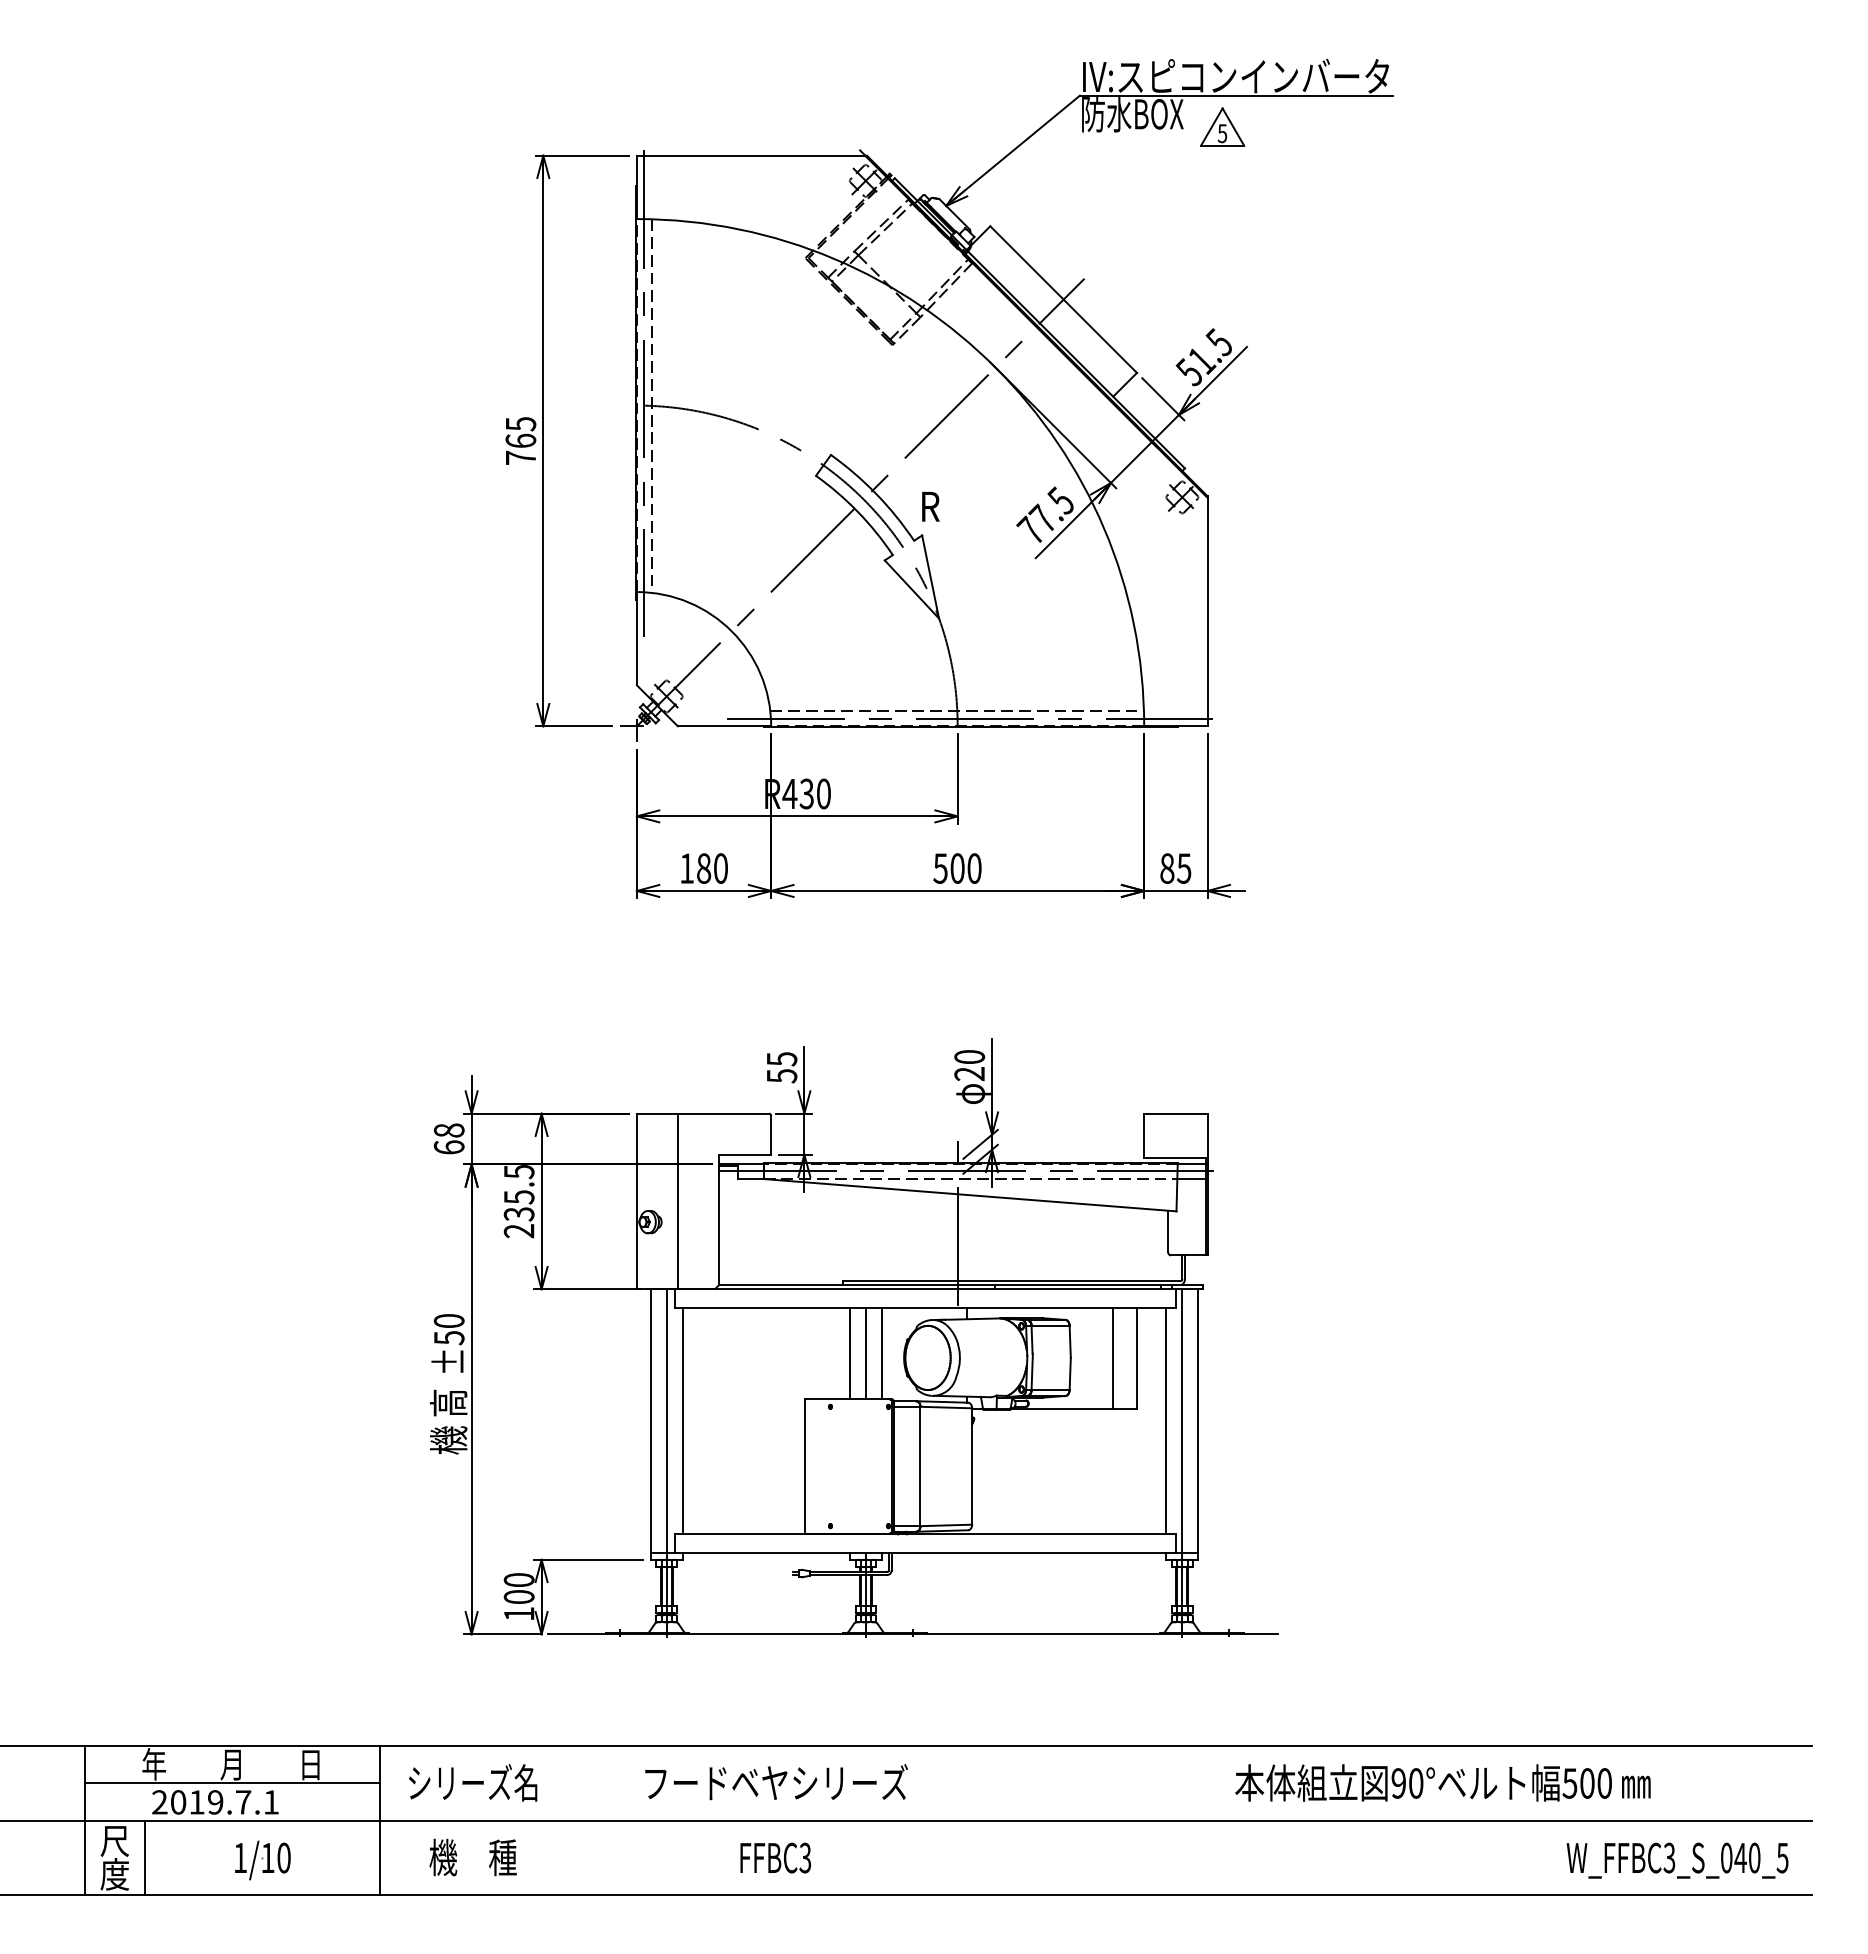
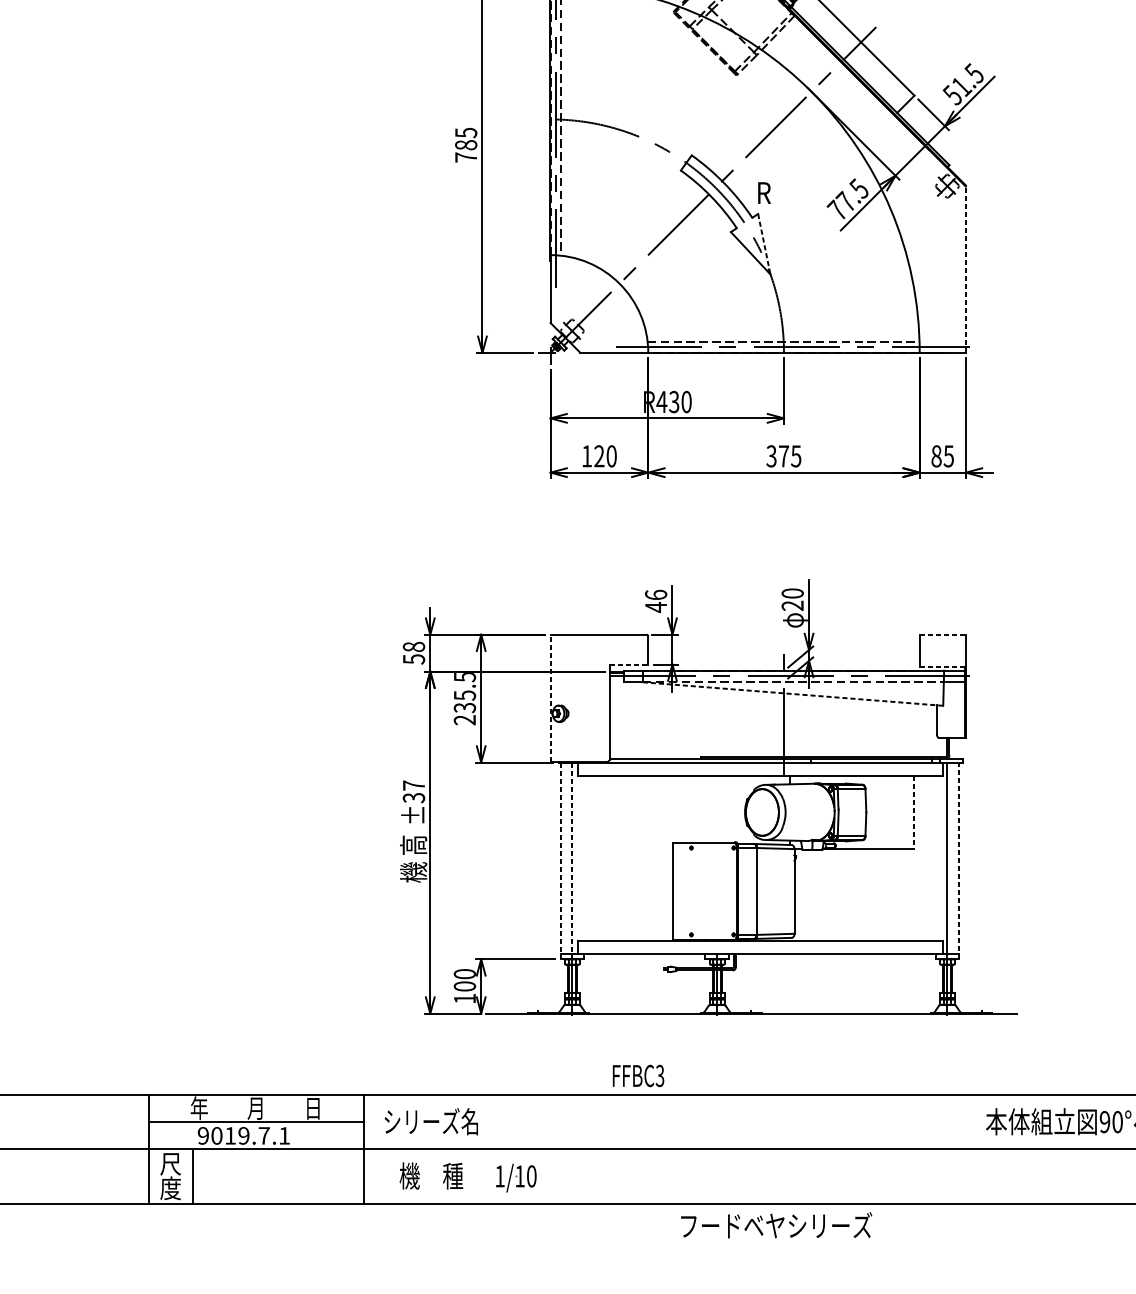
text: (520, 440) -> (465, 144), 765 -> 785
line: (930, 577) -> (764, 244), solid -> dashed
line: (1207, 610) -> (965, 268), solid -> dashed
text: (704, 868) -> (599, 456), 180 -> 120
text: (957, 868) -> (783, 456), 500 -> 375
text: (781, 1067) -> (655, 601), 55 -> 46
line: (1175, 1113) -> (942, 634), solid -> dashed
text: (448, 1147) -> (413, 659), 68 -> 58
line: (745, 1154) -> (629, 664), solid -> dashed
line: (1175, 1158) -> (942, 667), solid -> dashed
line: (969, 1195) -> (792, 694), solid -> dashed
line: (677, 1200) -> (580, 697), removed
line: (636, 1201) -> (550, 698), solid -> dashed
text: (448, 1329) -> (413, 791), ±50 -> ±37
line: (849, 1353) -> (705, 809), removed
line: (865, 1353) -> (716, 809), removed
line: (881, 1353) -> (728, 809), removed
line: (1113, 1357) -> (897, 812), removed
line: (1136, 1358) -> (914, 812), solid -> dashed
line: (682, 1420) -> (583, 857), removed
line: (1166, 1420) -> (935, 857), removed
line: (1198, 1424) -> (959, 860), solid -> dashed
line: (650, 1425) -> (560, 861), solid -> dashed
line: (666, 1425) -> (572, 861), solid -> dashed
text: (776, 1782) -> (776, 1225), moved
text: (159, 1802) -> (203, 1135), 2019.7.1 -> 9019.7.1
text: (775, 1857) -> (638, 1075), moved
part: (262, 1860) -> (516, 1178), moved

